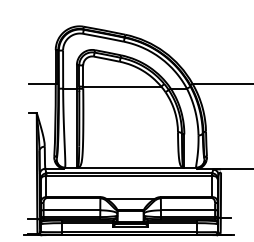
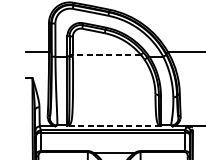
line: (121, 86) -> (106, 54), solid -> dashed
line: (130, 167) -> (114, 125), solid -> dashed

